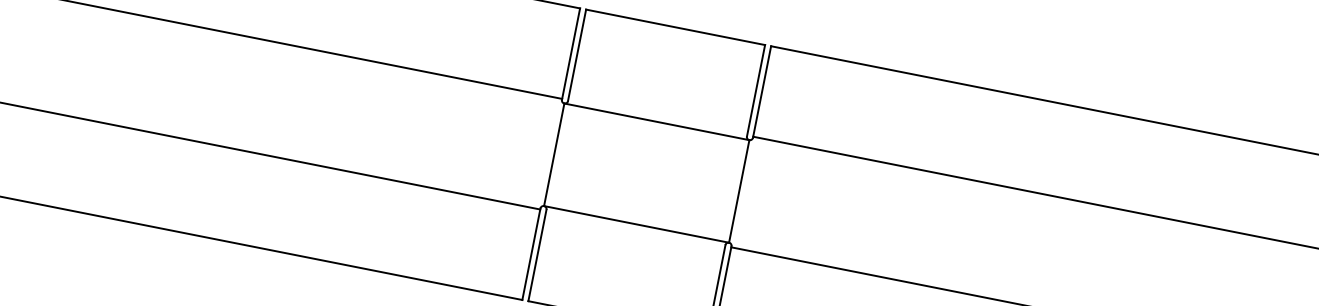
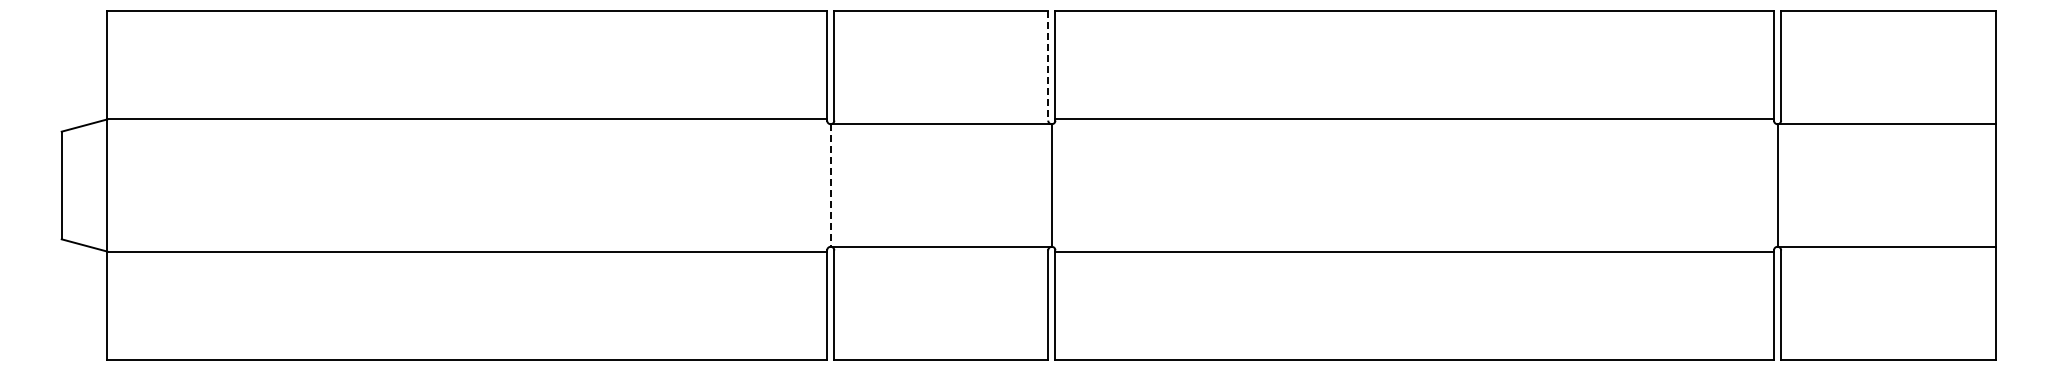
line: (756, 90) -> (1048, 65), solid -> dashed
line: (553, 155) -> (830, 186), solid -> dashed

